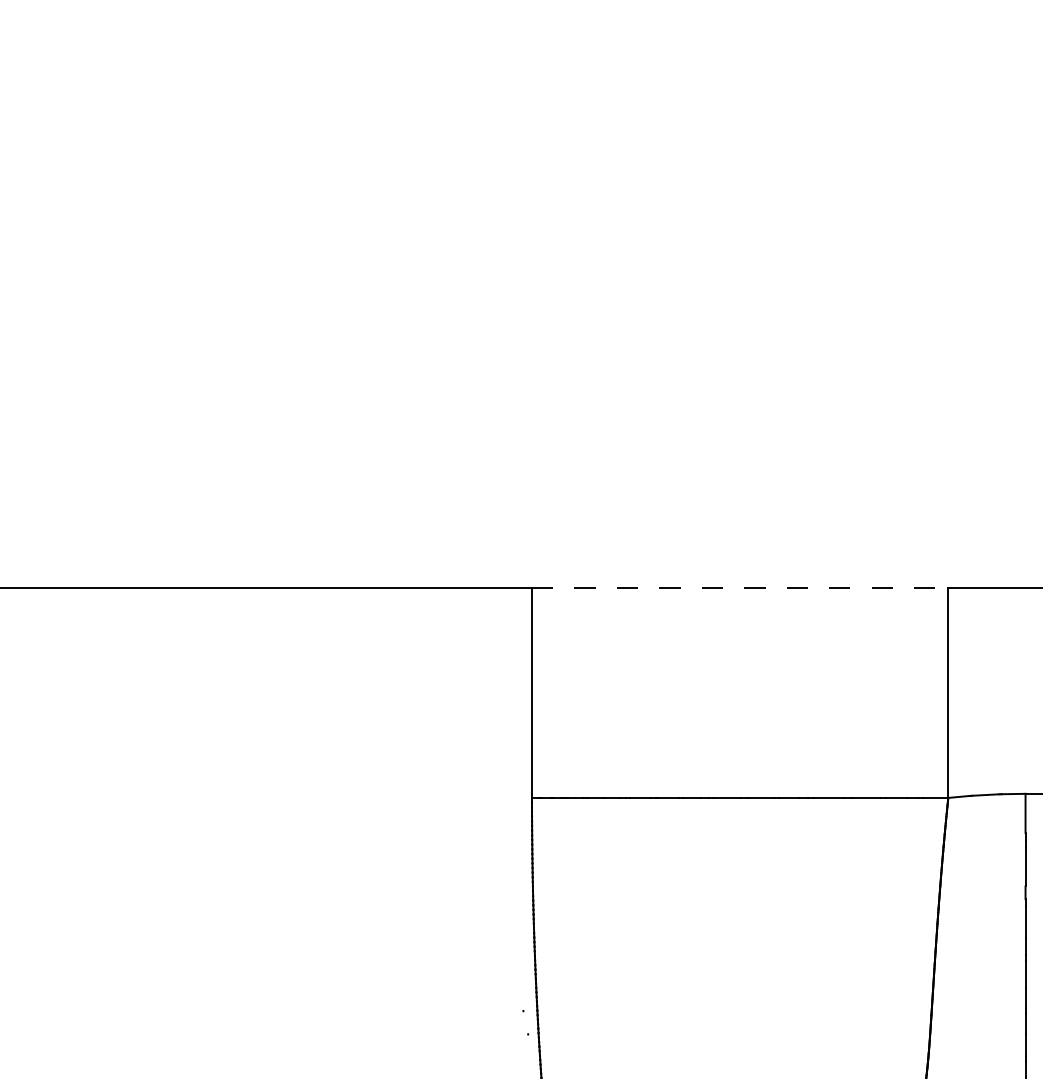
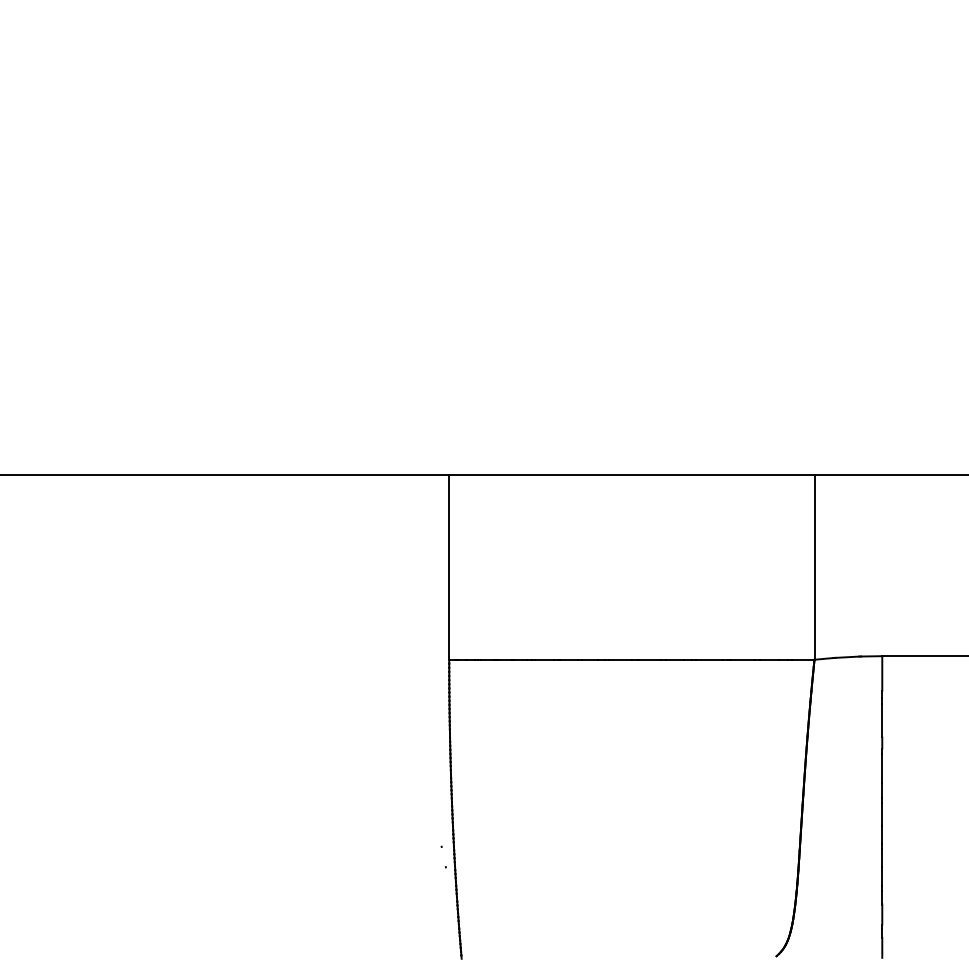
line: (739, 587) -> (631, 475), dashed -> solid

